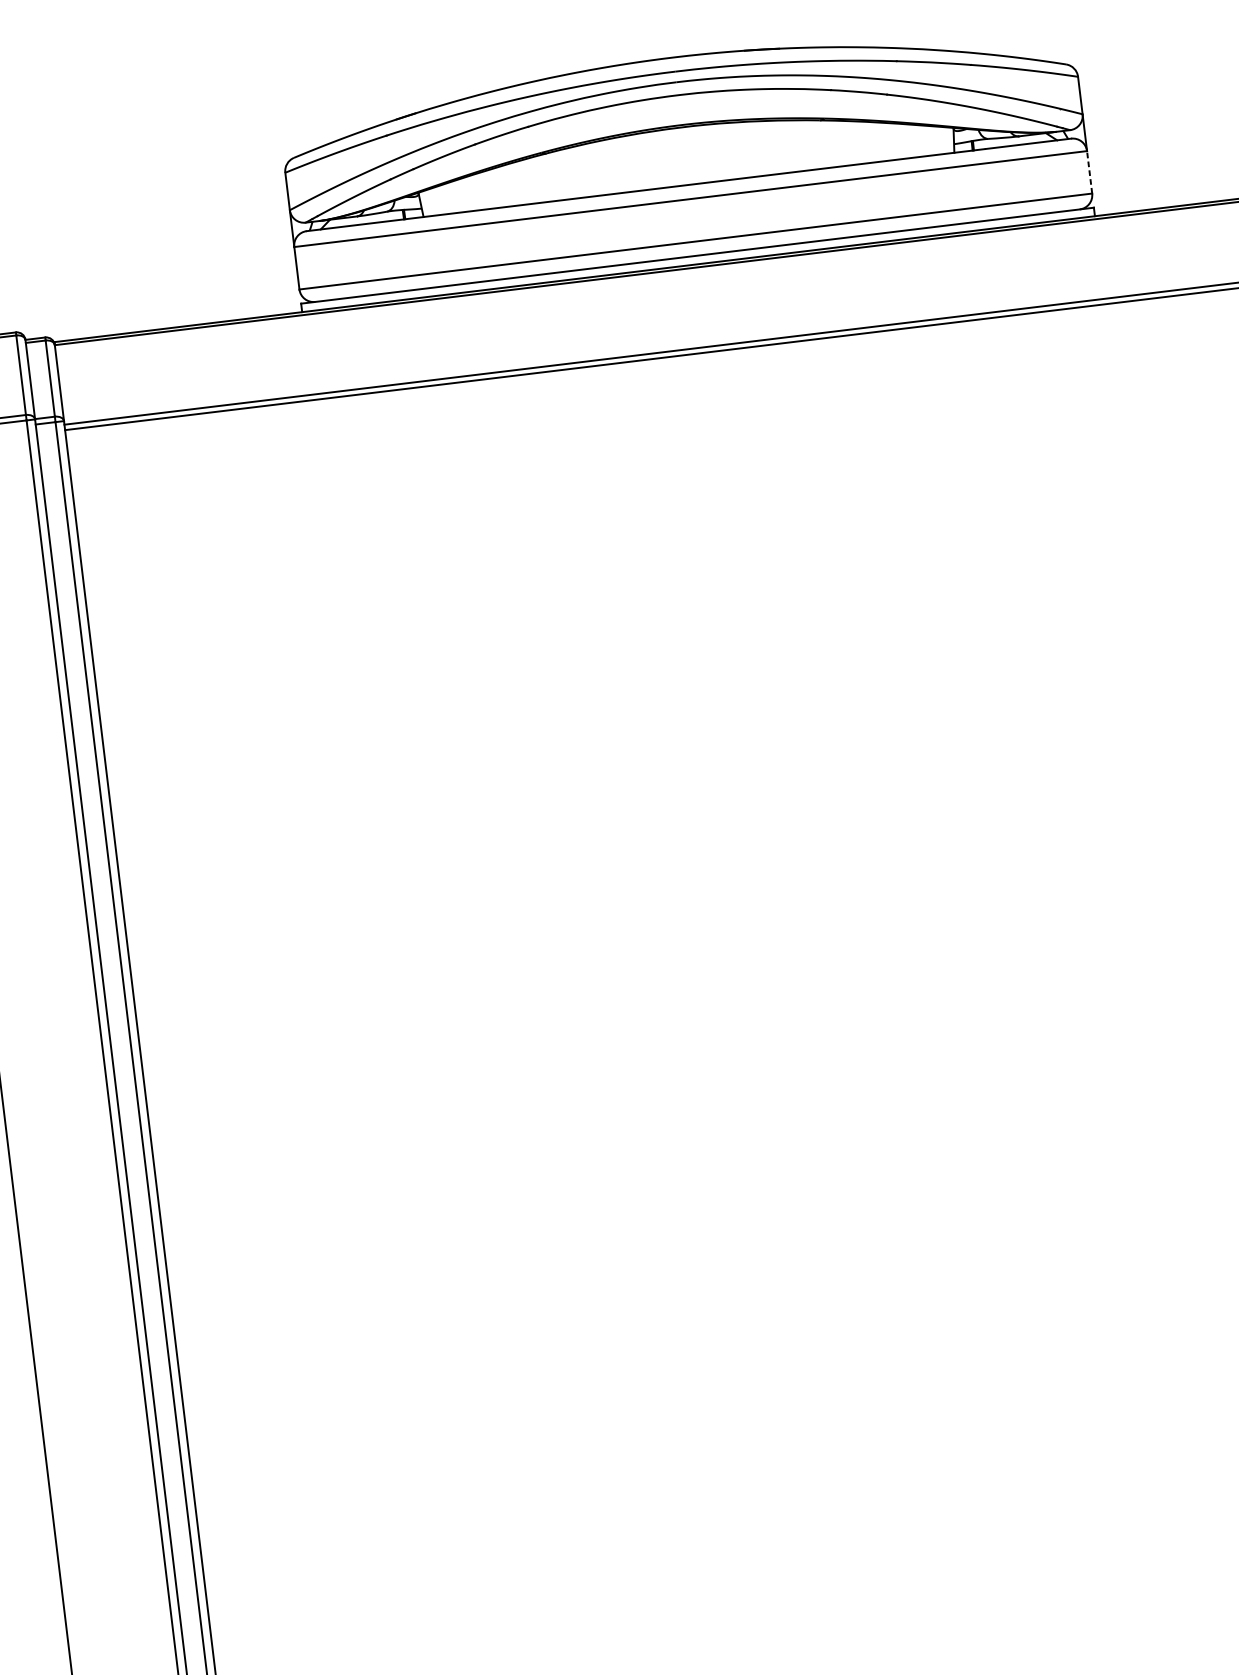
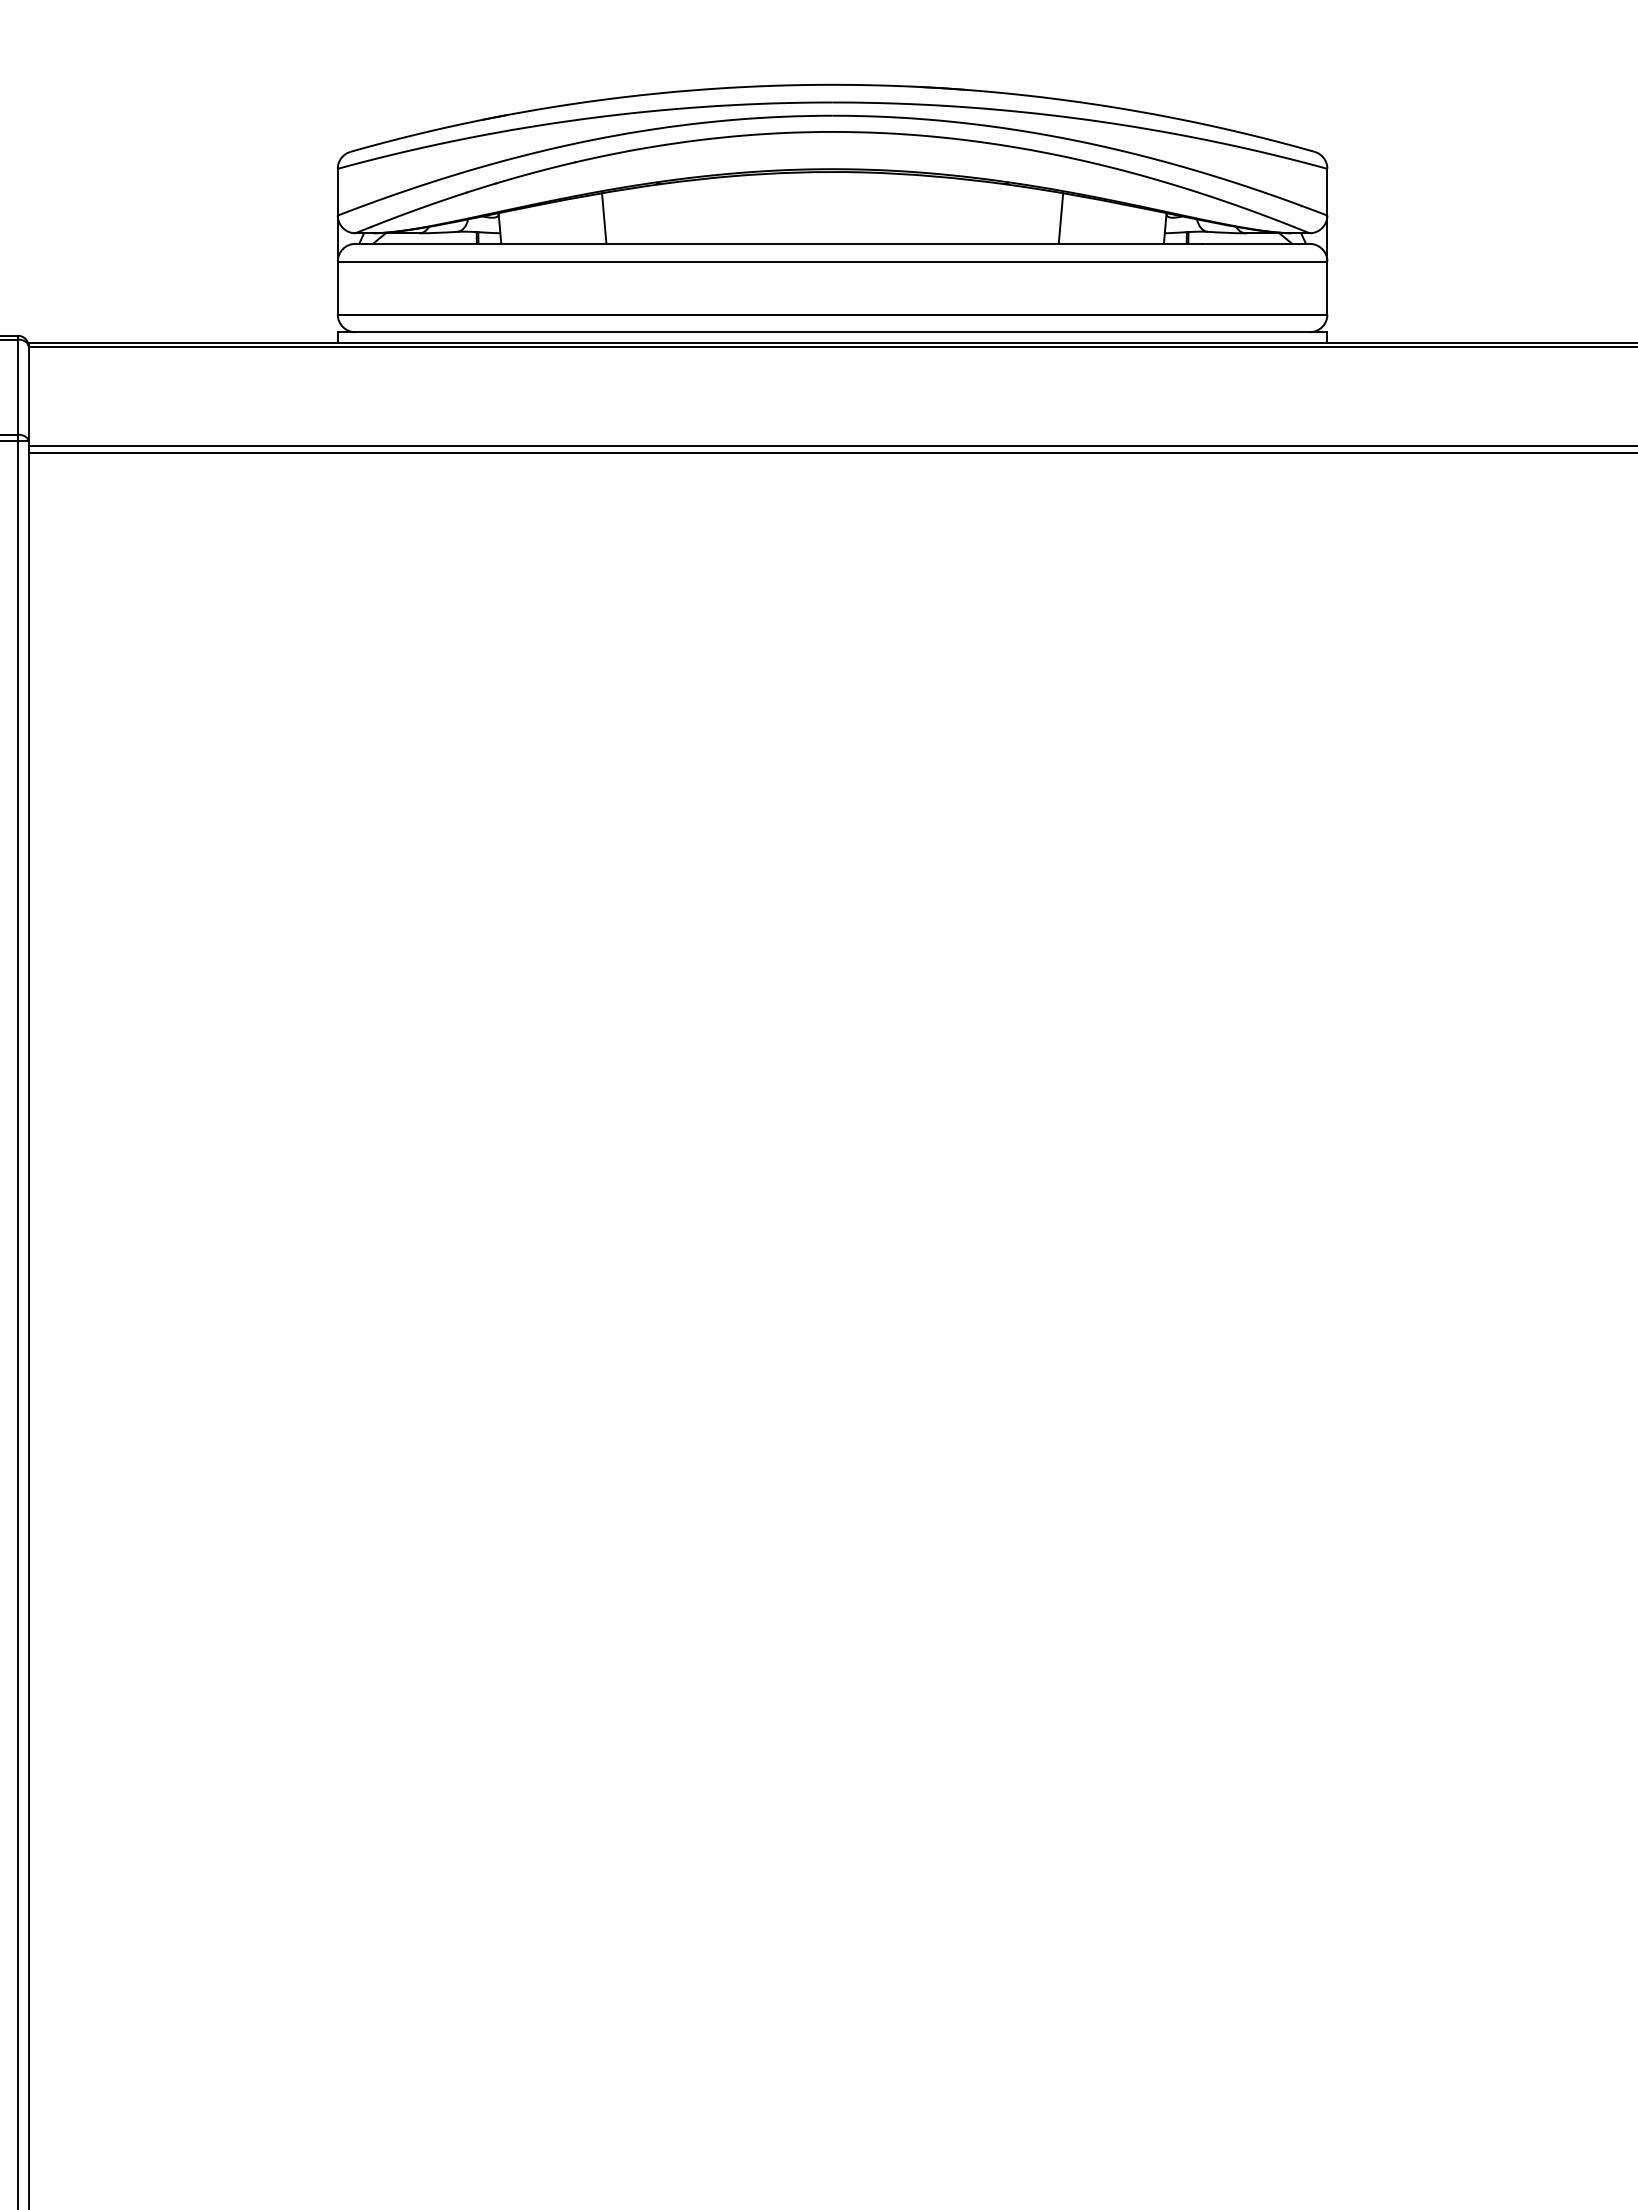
line: (869, 142) -> (1060, 218), added
line: (1089, 172) -> (1327, 288), dashed -> solid
line: (503, 186) -> (604, 218), added

